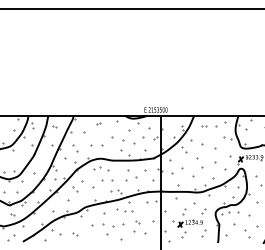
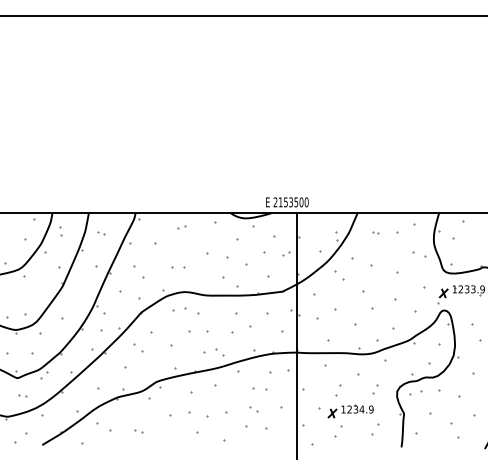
part: (96, 145) -> (177, 267), size x0.62
part: (128, 211) -> (258, 389), moved

